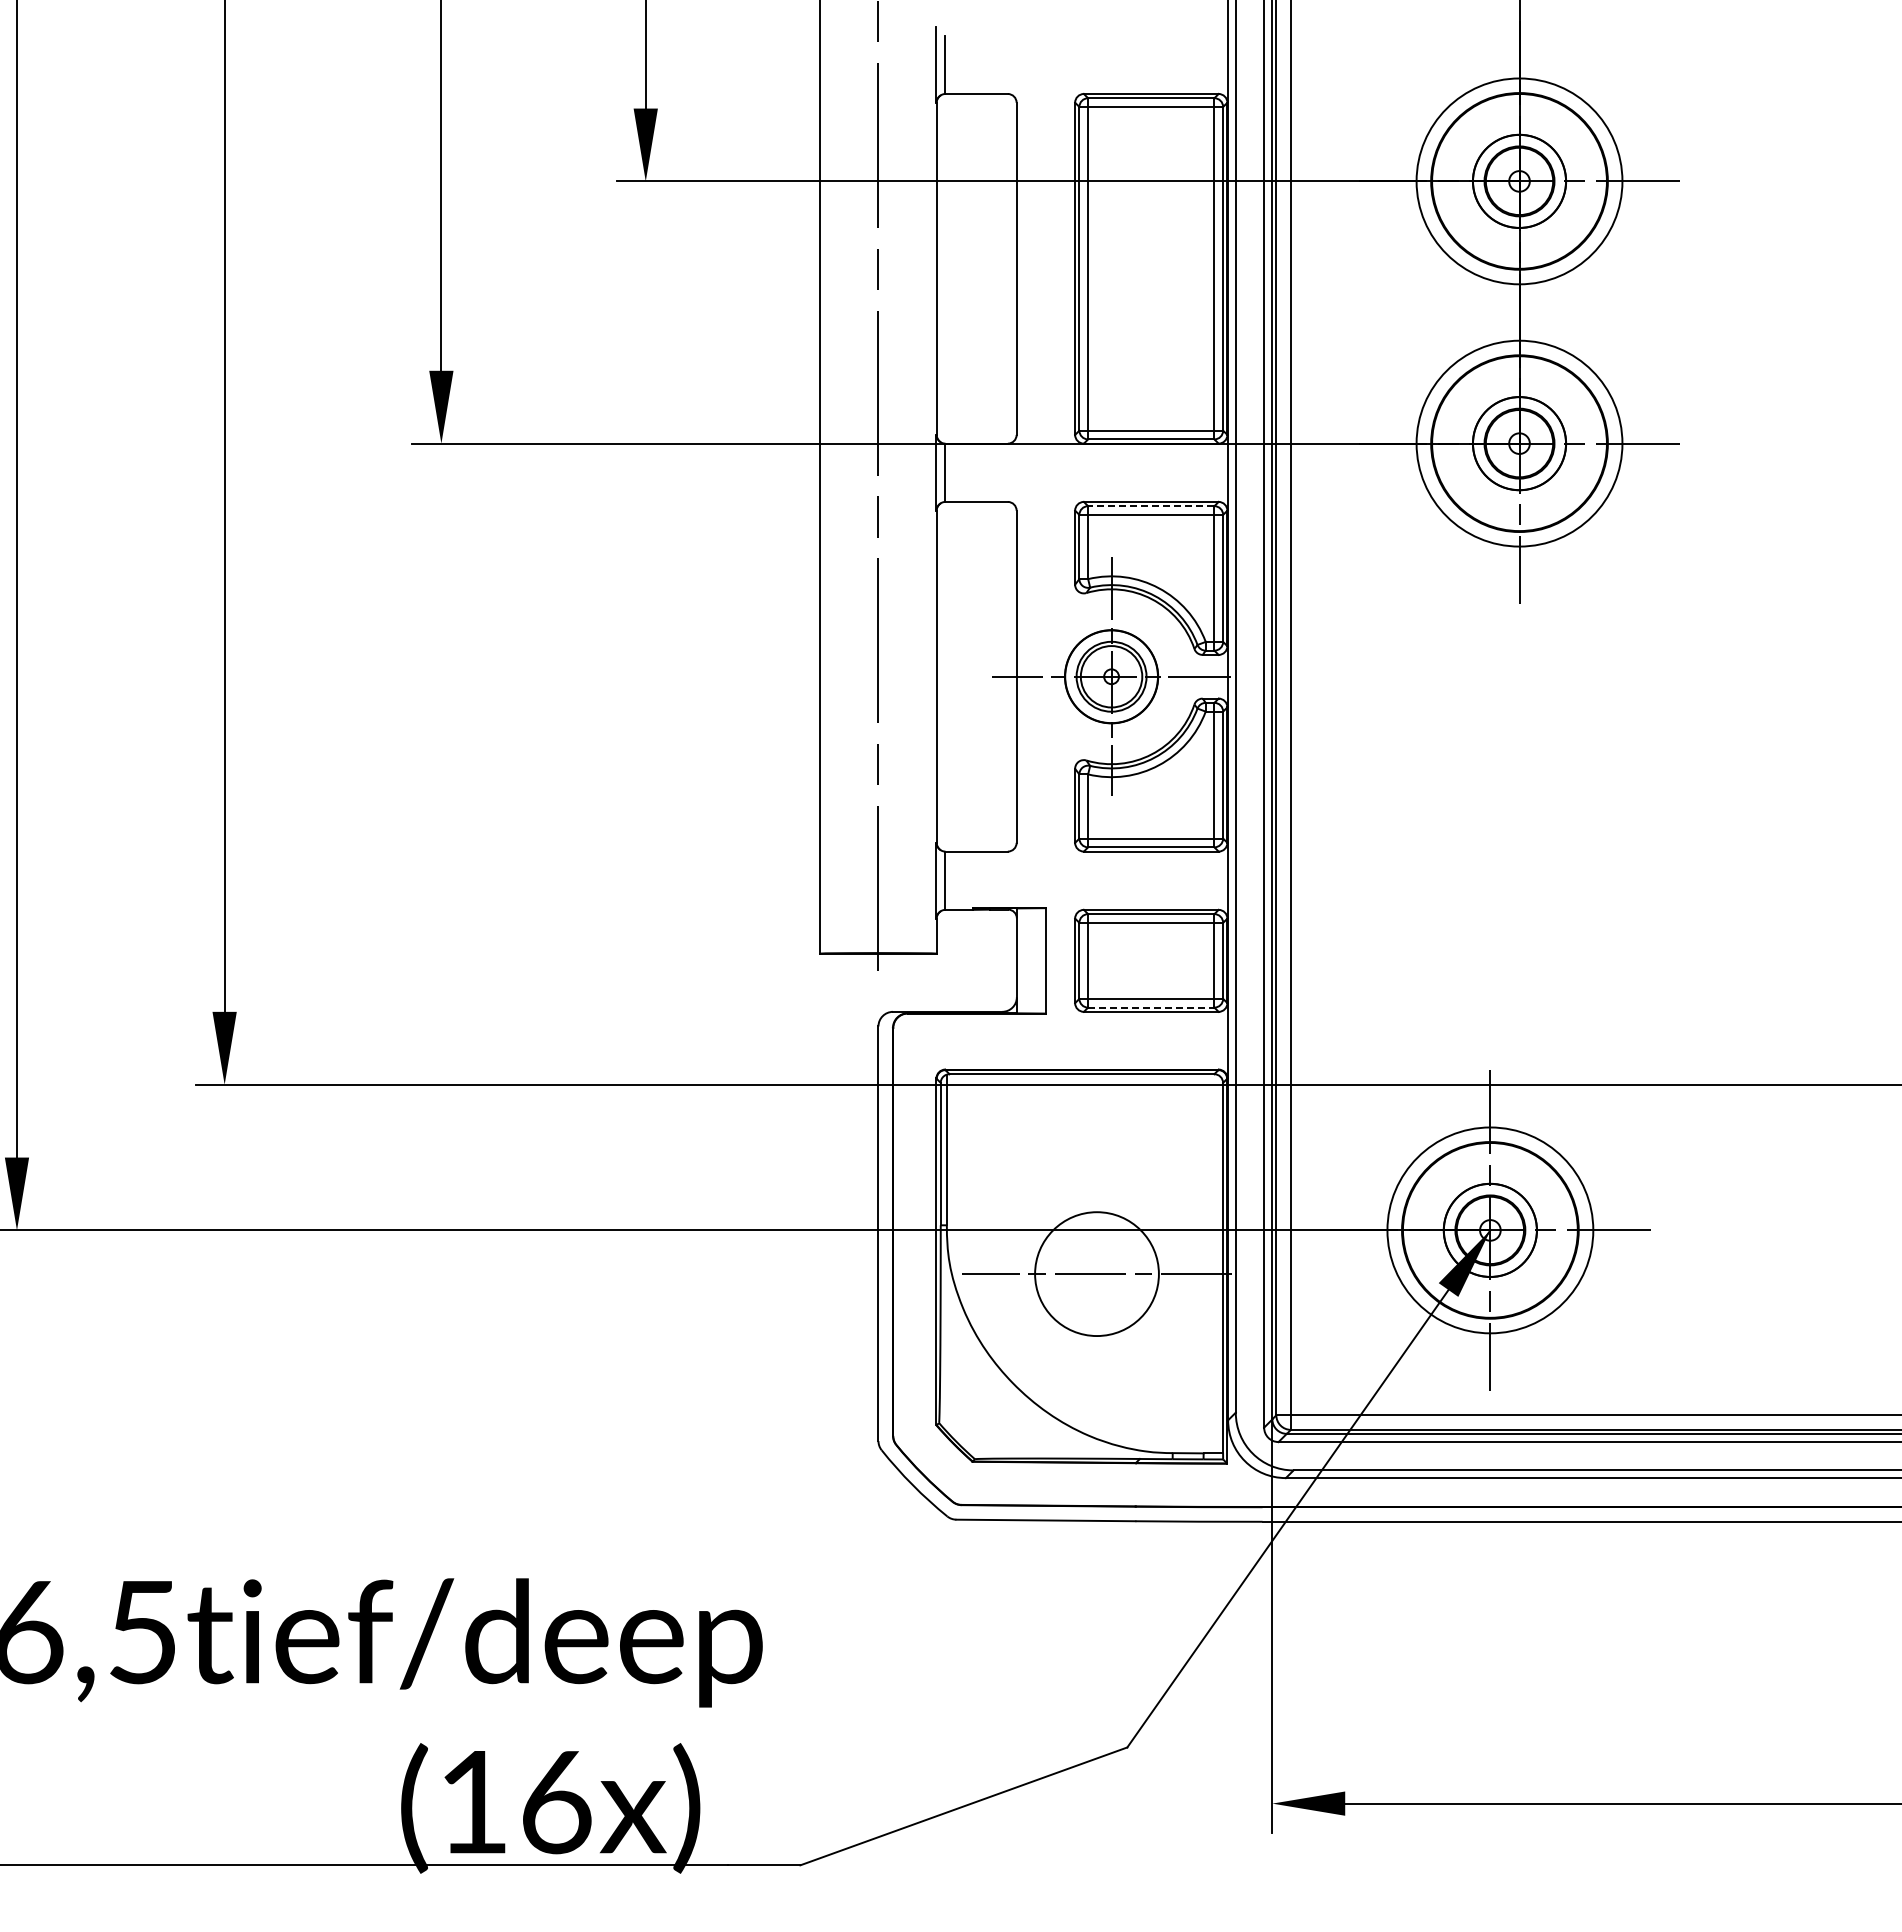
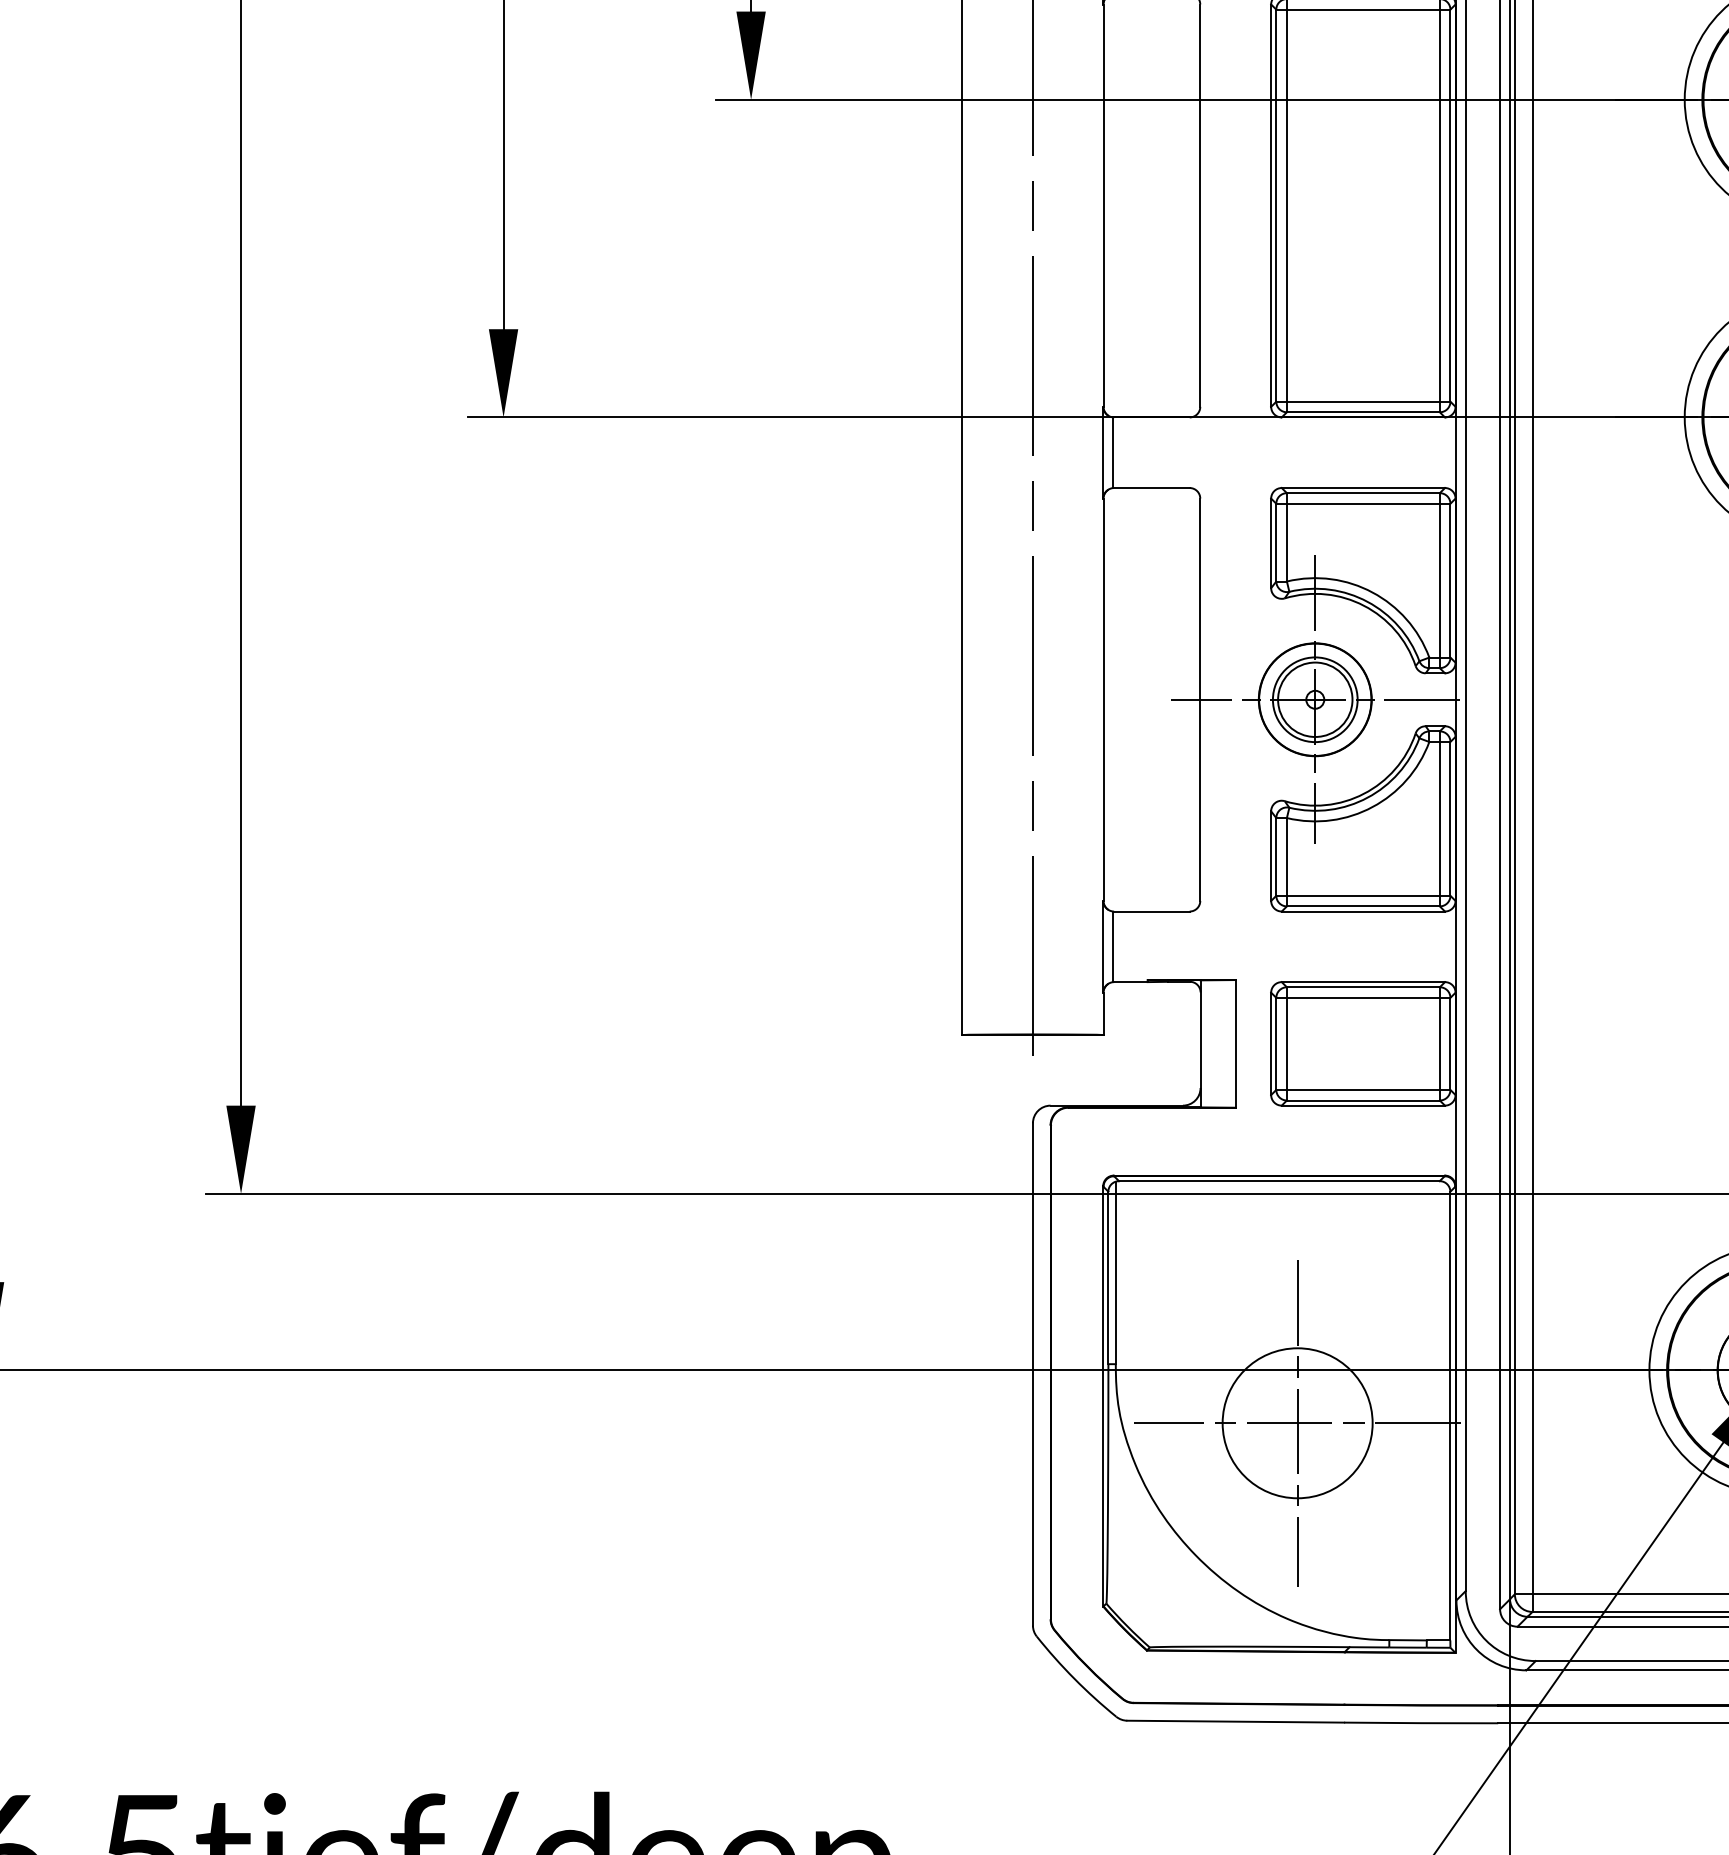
line: (1150, 506) -> (1362, 493), dashed -> solid
line: (1151, 1007) -> (1363, 1100), dashed -> solid
line: (1097, 1273) -> (1298, 1422), added

